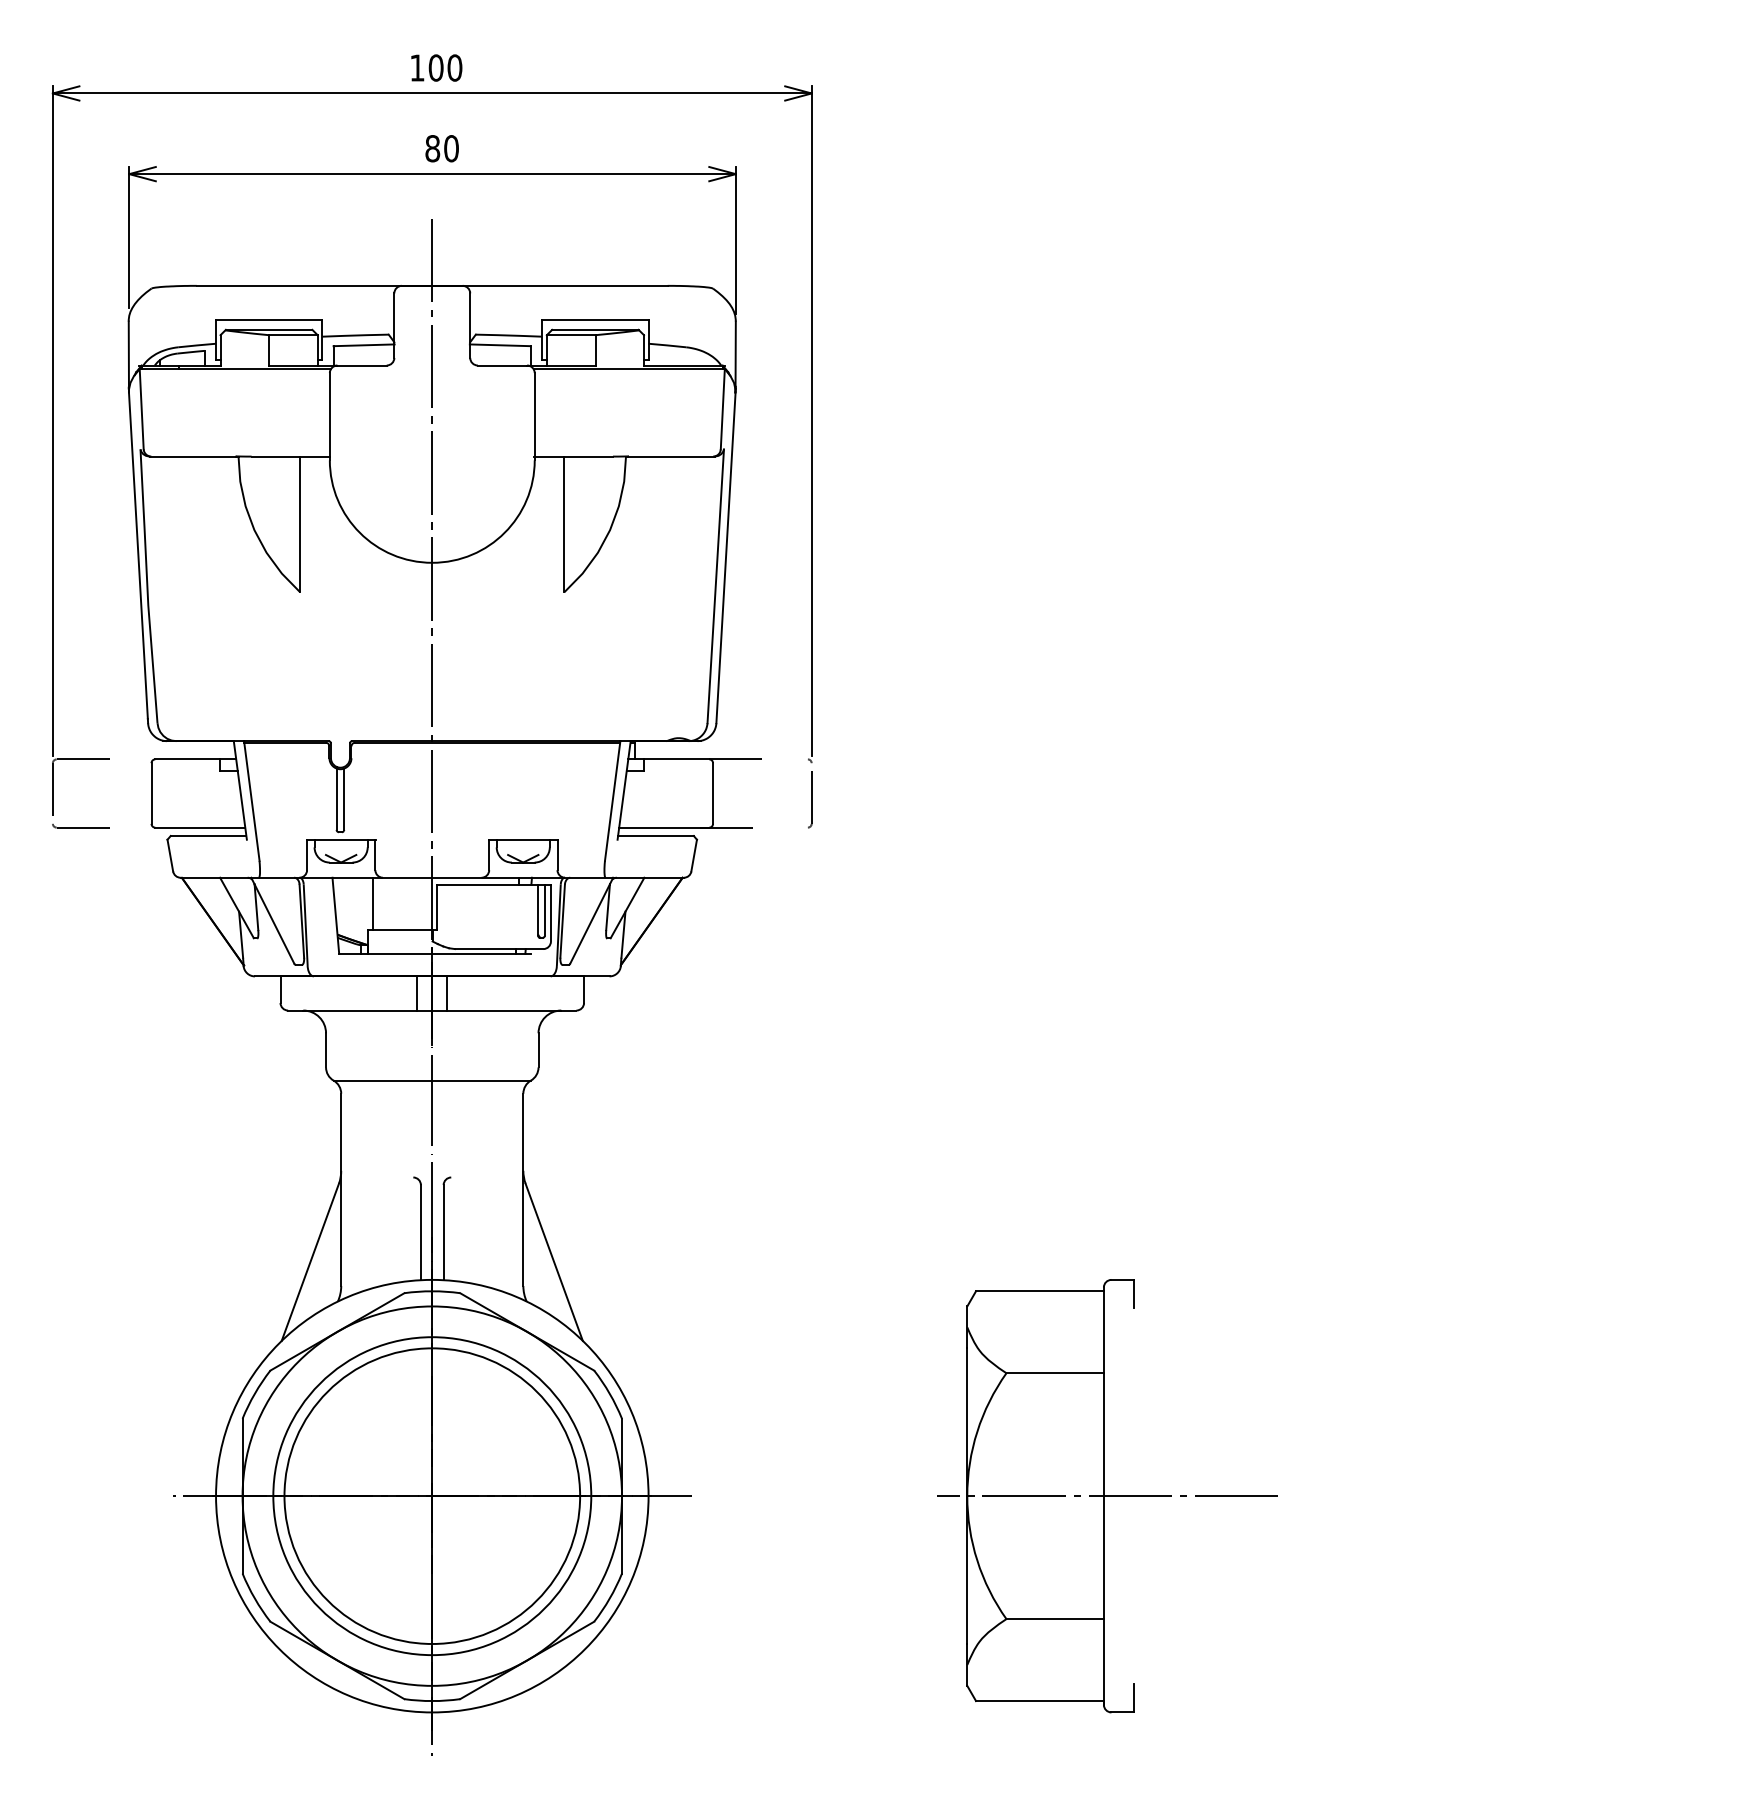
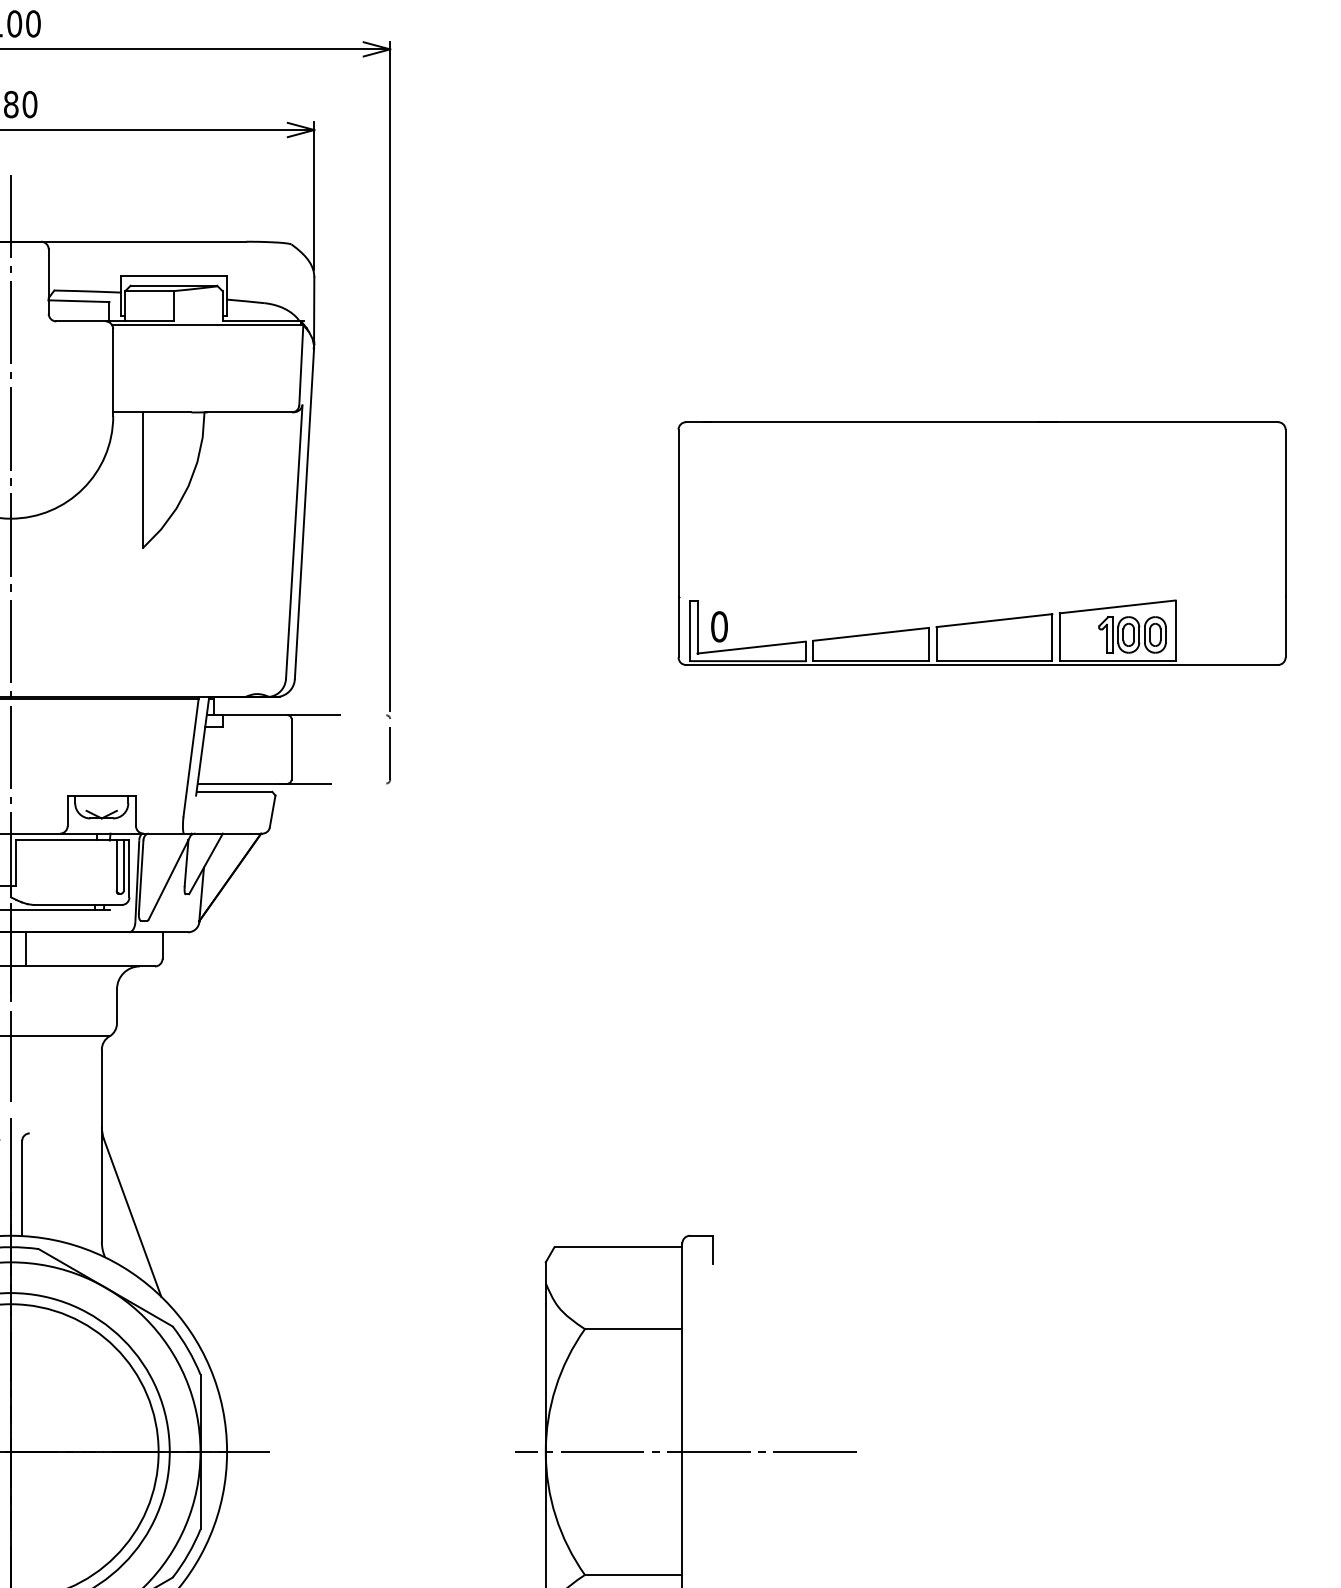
part: (1403, 587) -> (982, 543), added

